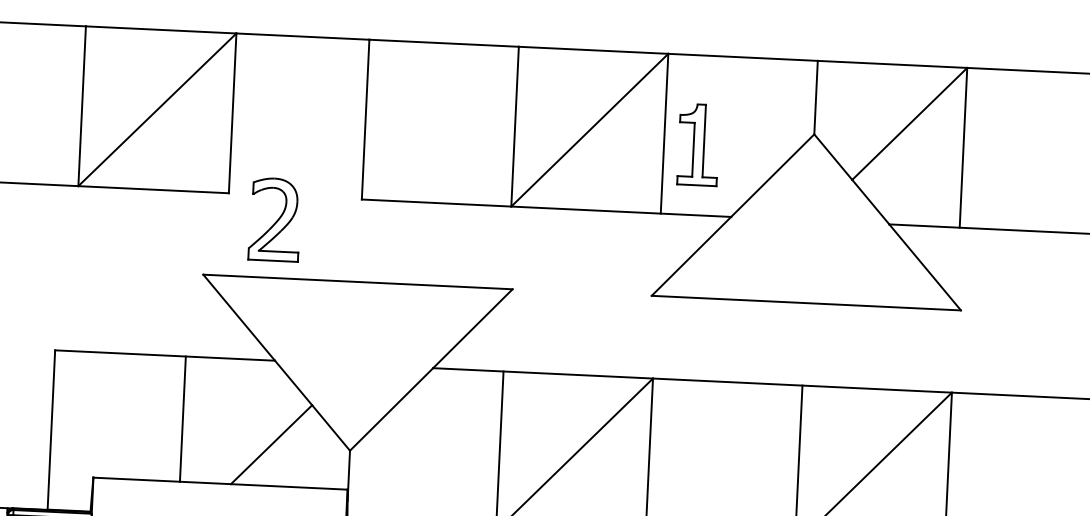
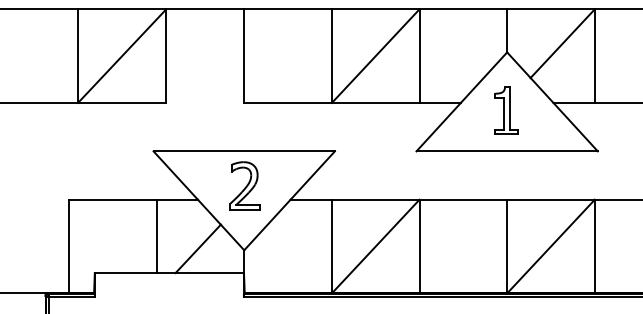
part: (698, 144) -> (506, 110), moved
part: (274, 218) -> (244, 185), moved
line: (182, 419) -> (156, 236), moved

